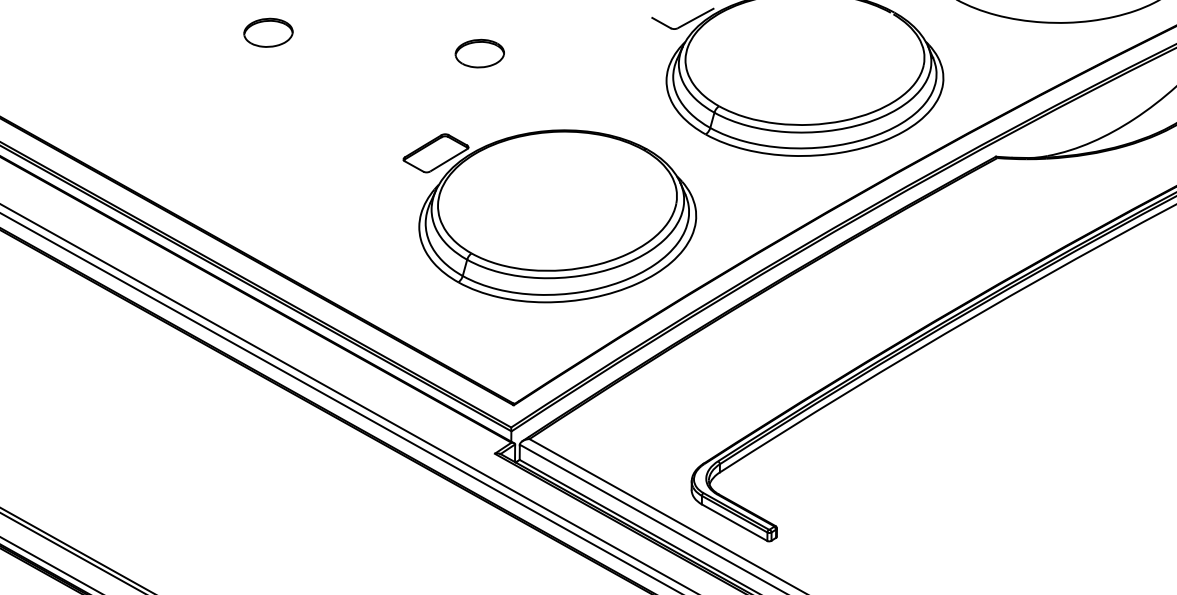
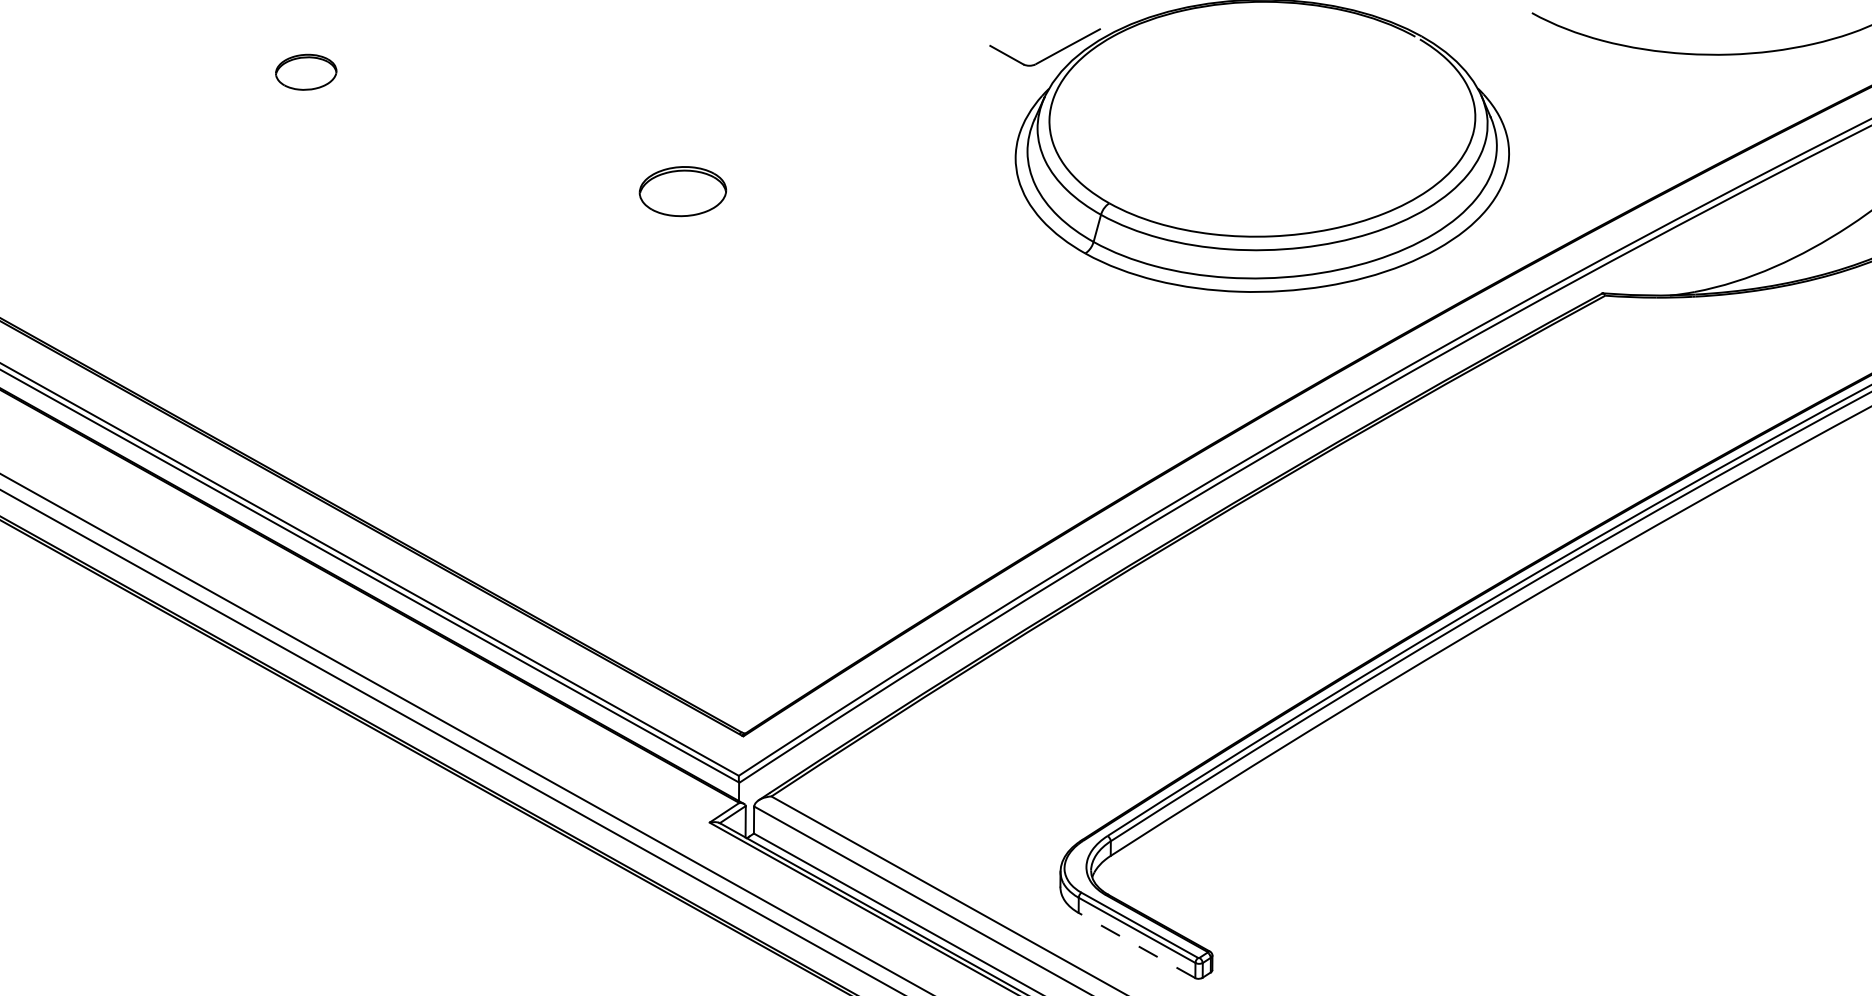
part: (268, 32) -> (306, 71), size x0.7
part: (479, 53) -> (682, 191), moved
part: (549, 216) -> (807, 399), removed
line: (734, 522) -> (1136, 945), solid -> dashed

